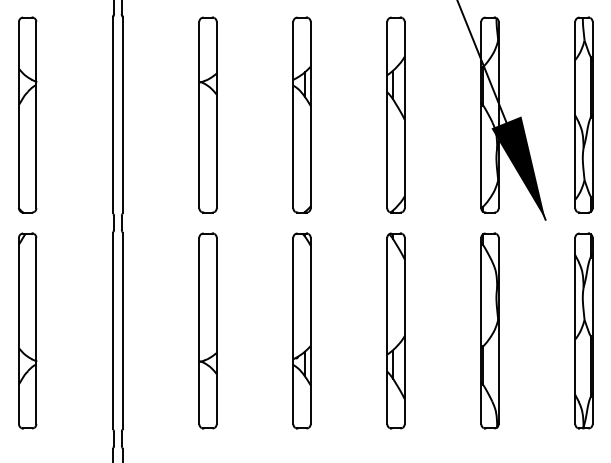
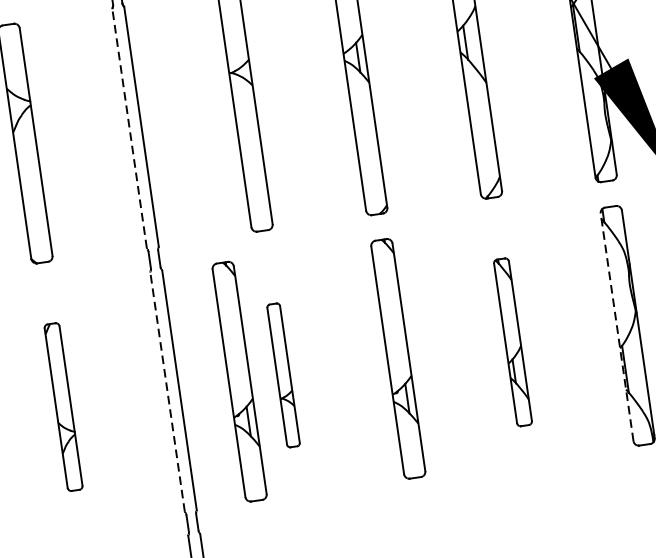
line: (112, 115) -> (129, 129), solid -> dashed
part: (27, 330) -> (63, 406), size x0.7
line: (112, 330) -> (166, 391), solid -> dashed
part: (171, 330) -> (238, 381), added
part: (207, 330) -> (282, 374), size x0.6
part: (395, 330) -> (512, 341), size x0.7
line: (481, 330) -> (617, 326), solid -> dashed

